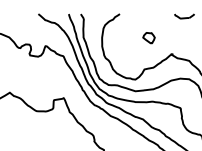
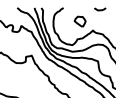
part: (147, 37) -> (79, 21), size x1.67

